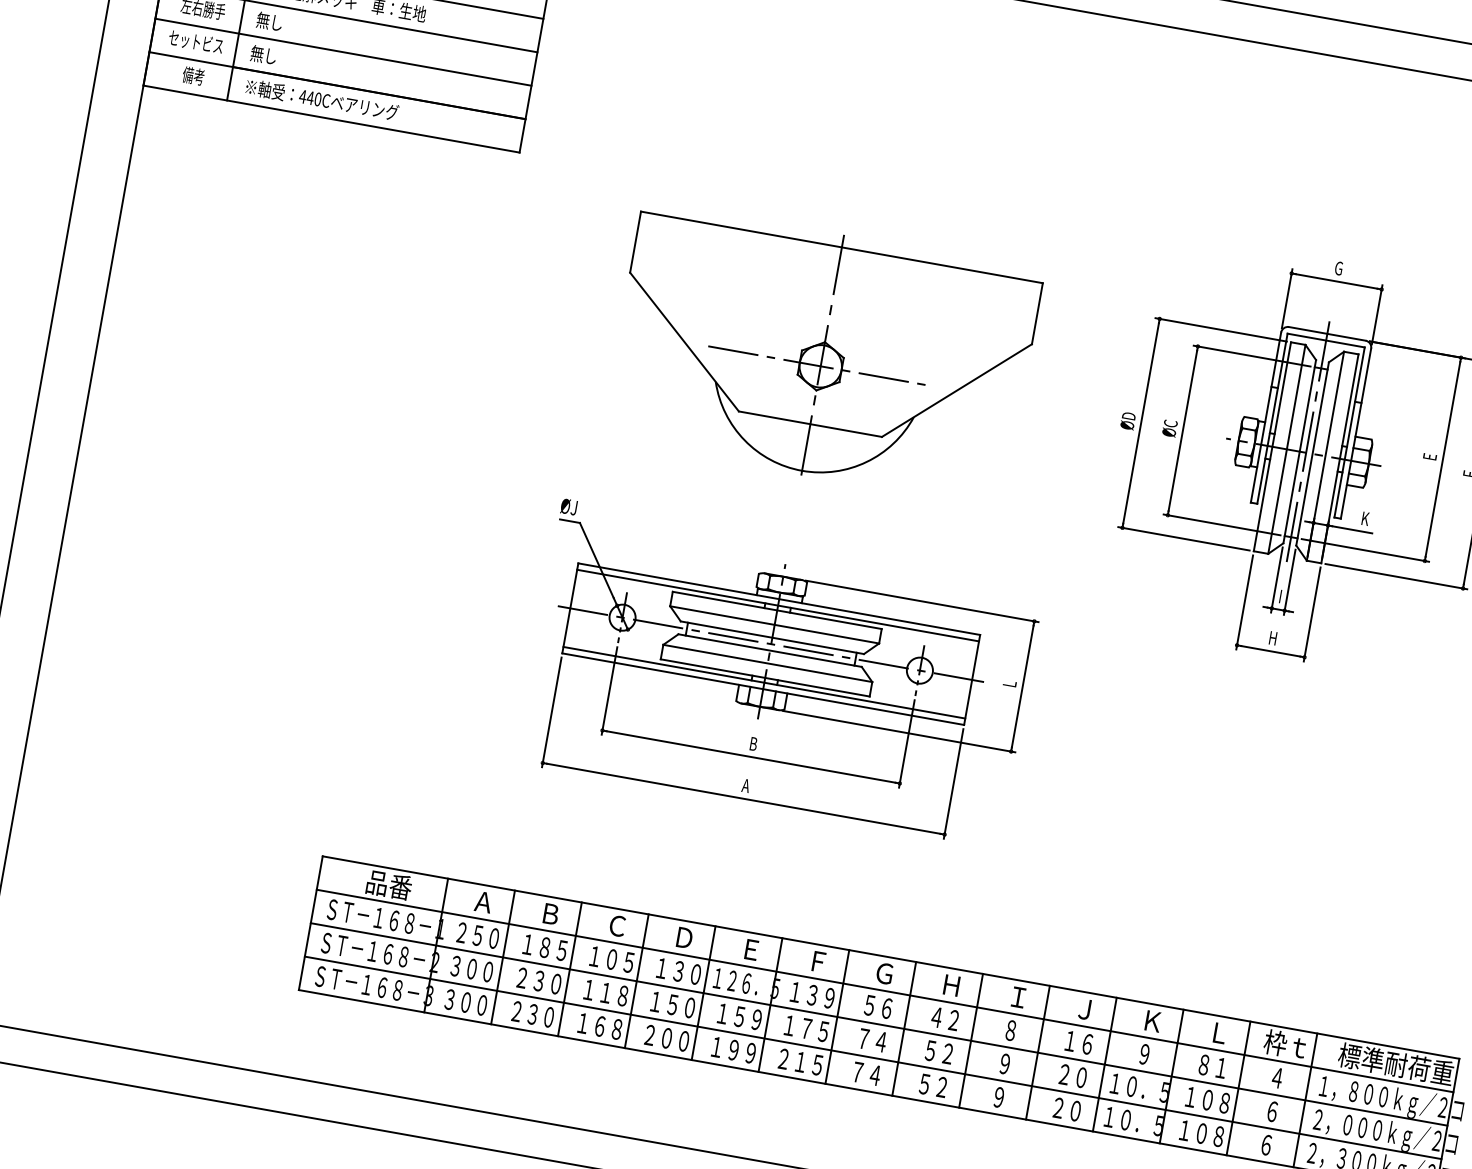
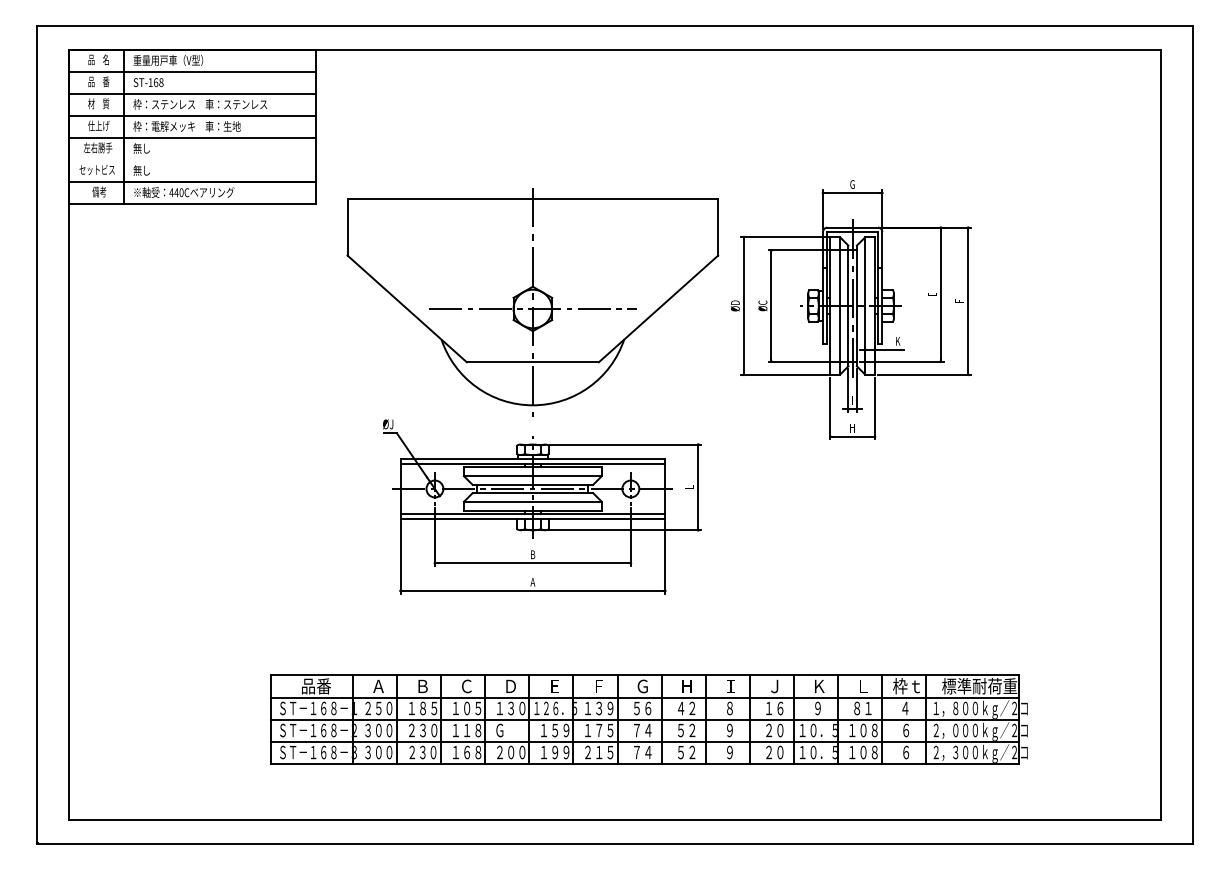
line: (343, 51) -> (192, 159), removed
part: (822, 354) -> (532, 298), size x1.4
text: (671, 1004) -> (510, 730), １５０ -> Ｇ

